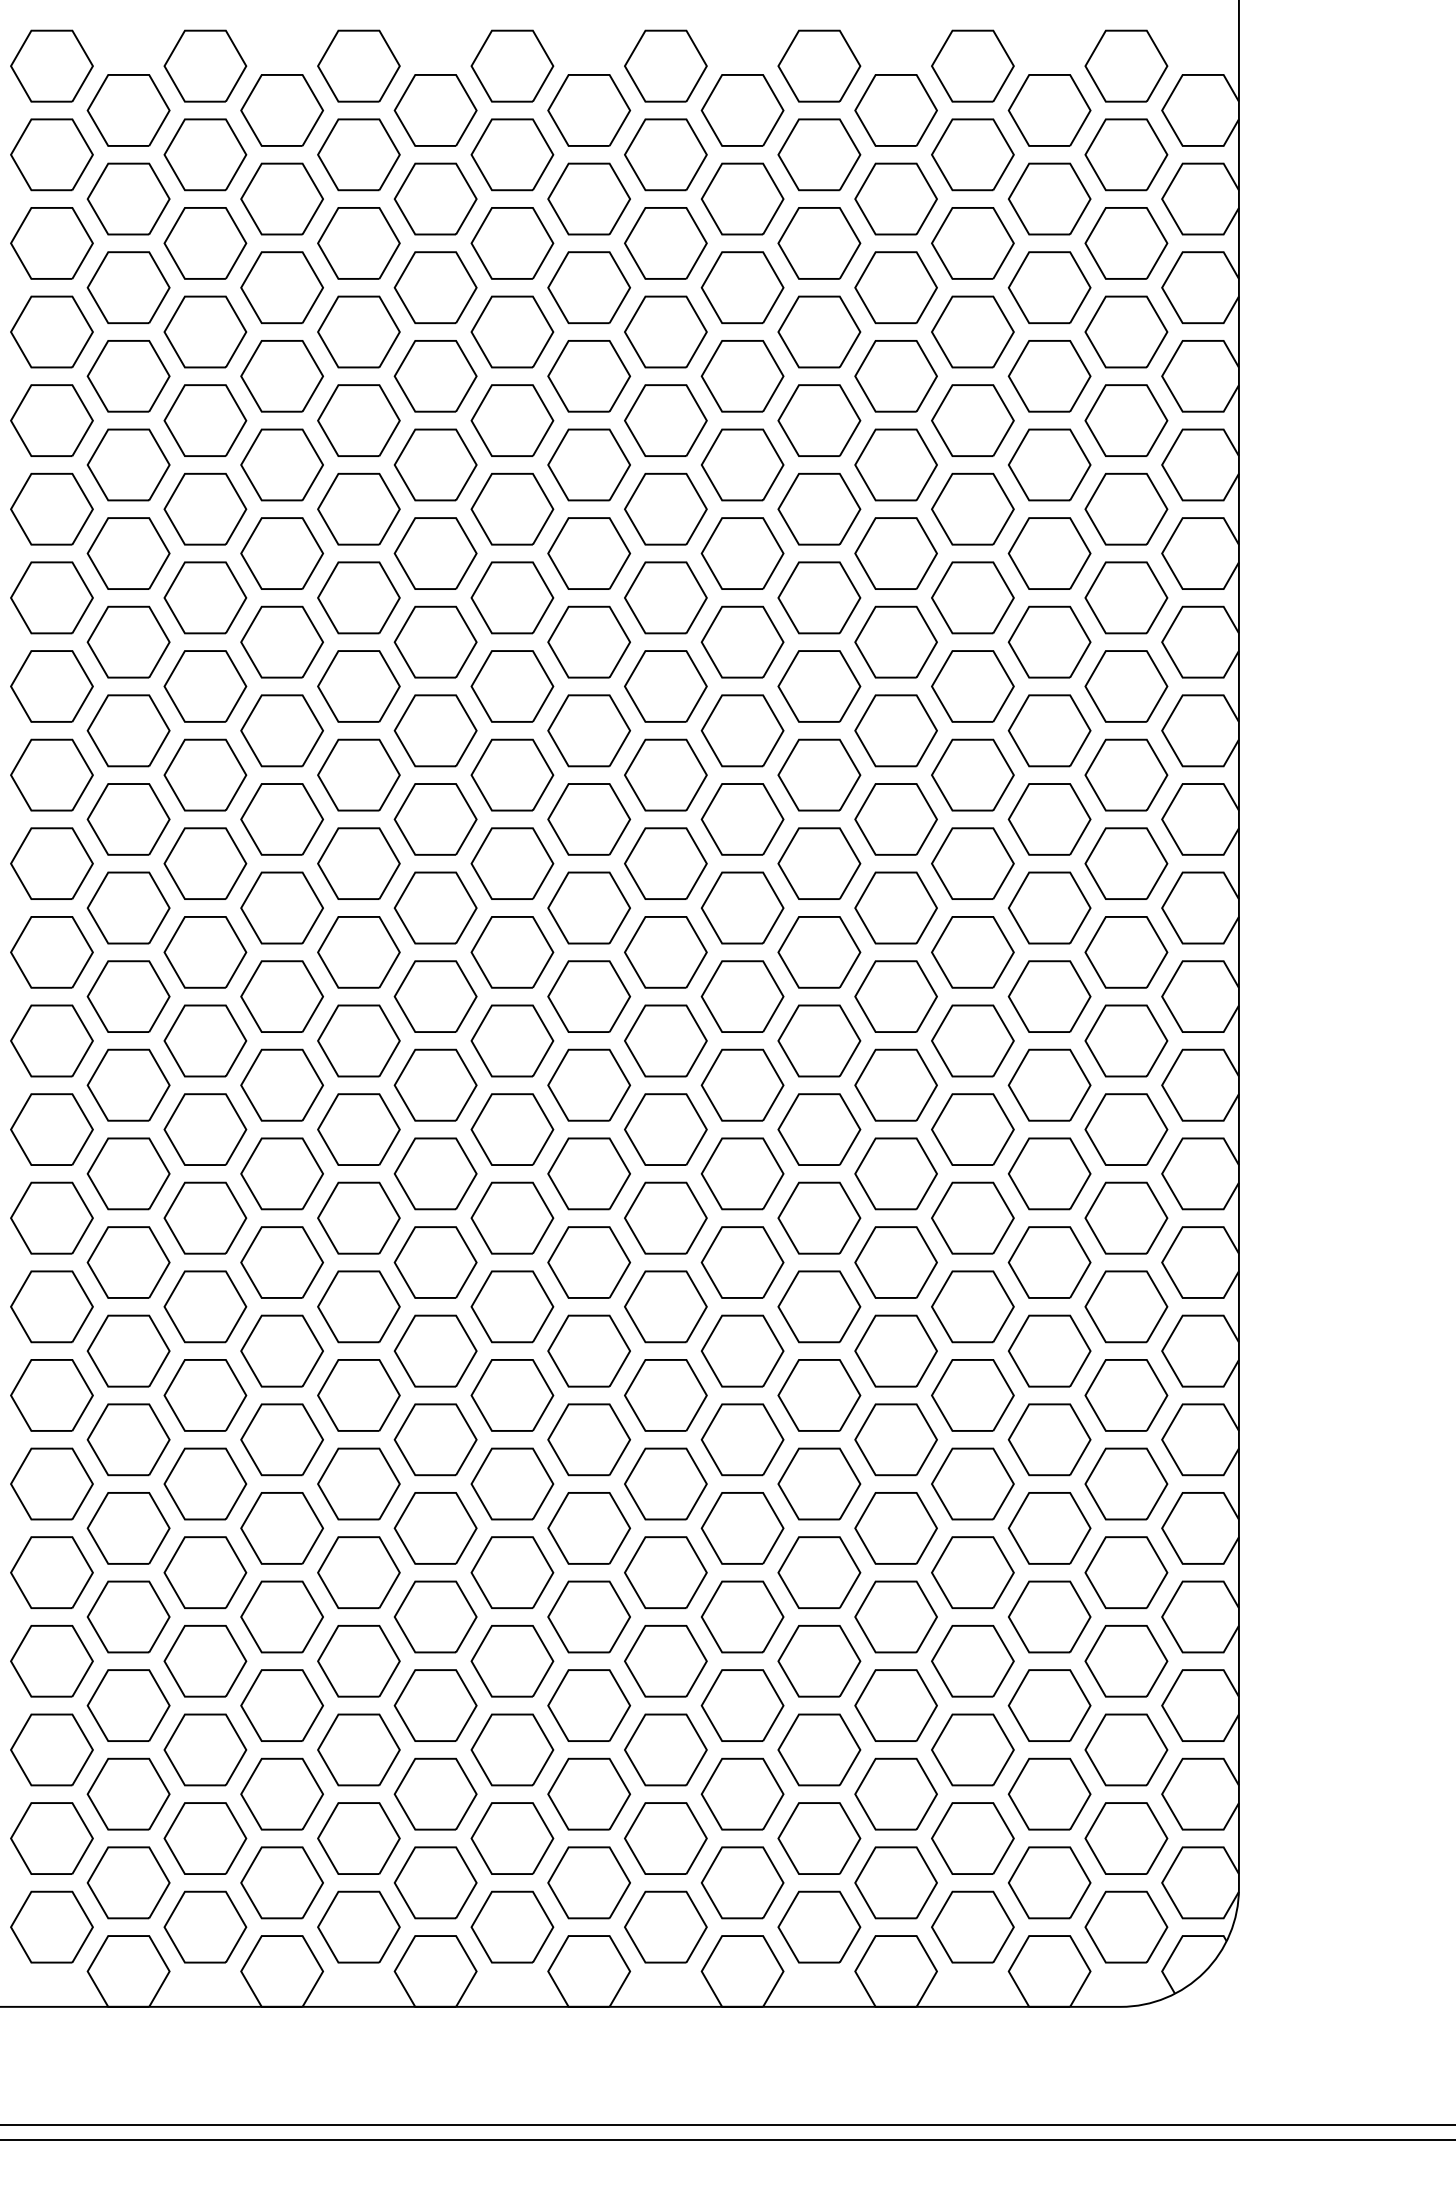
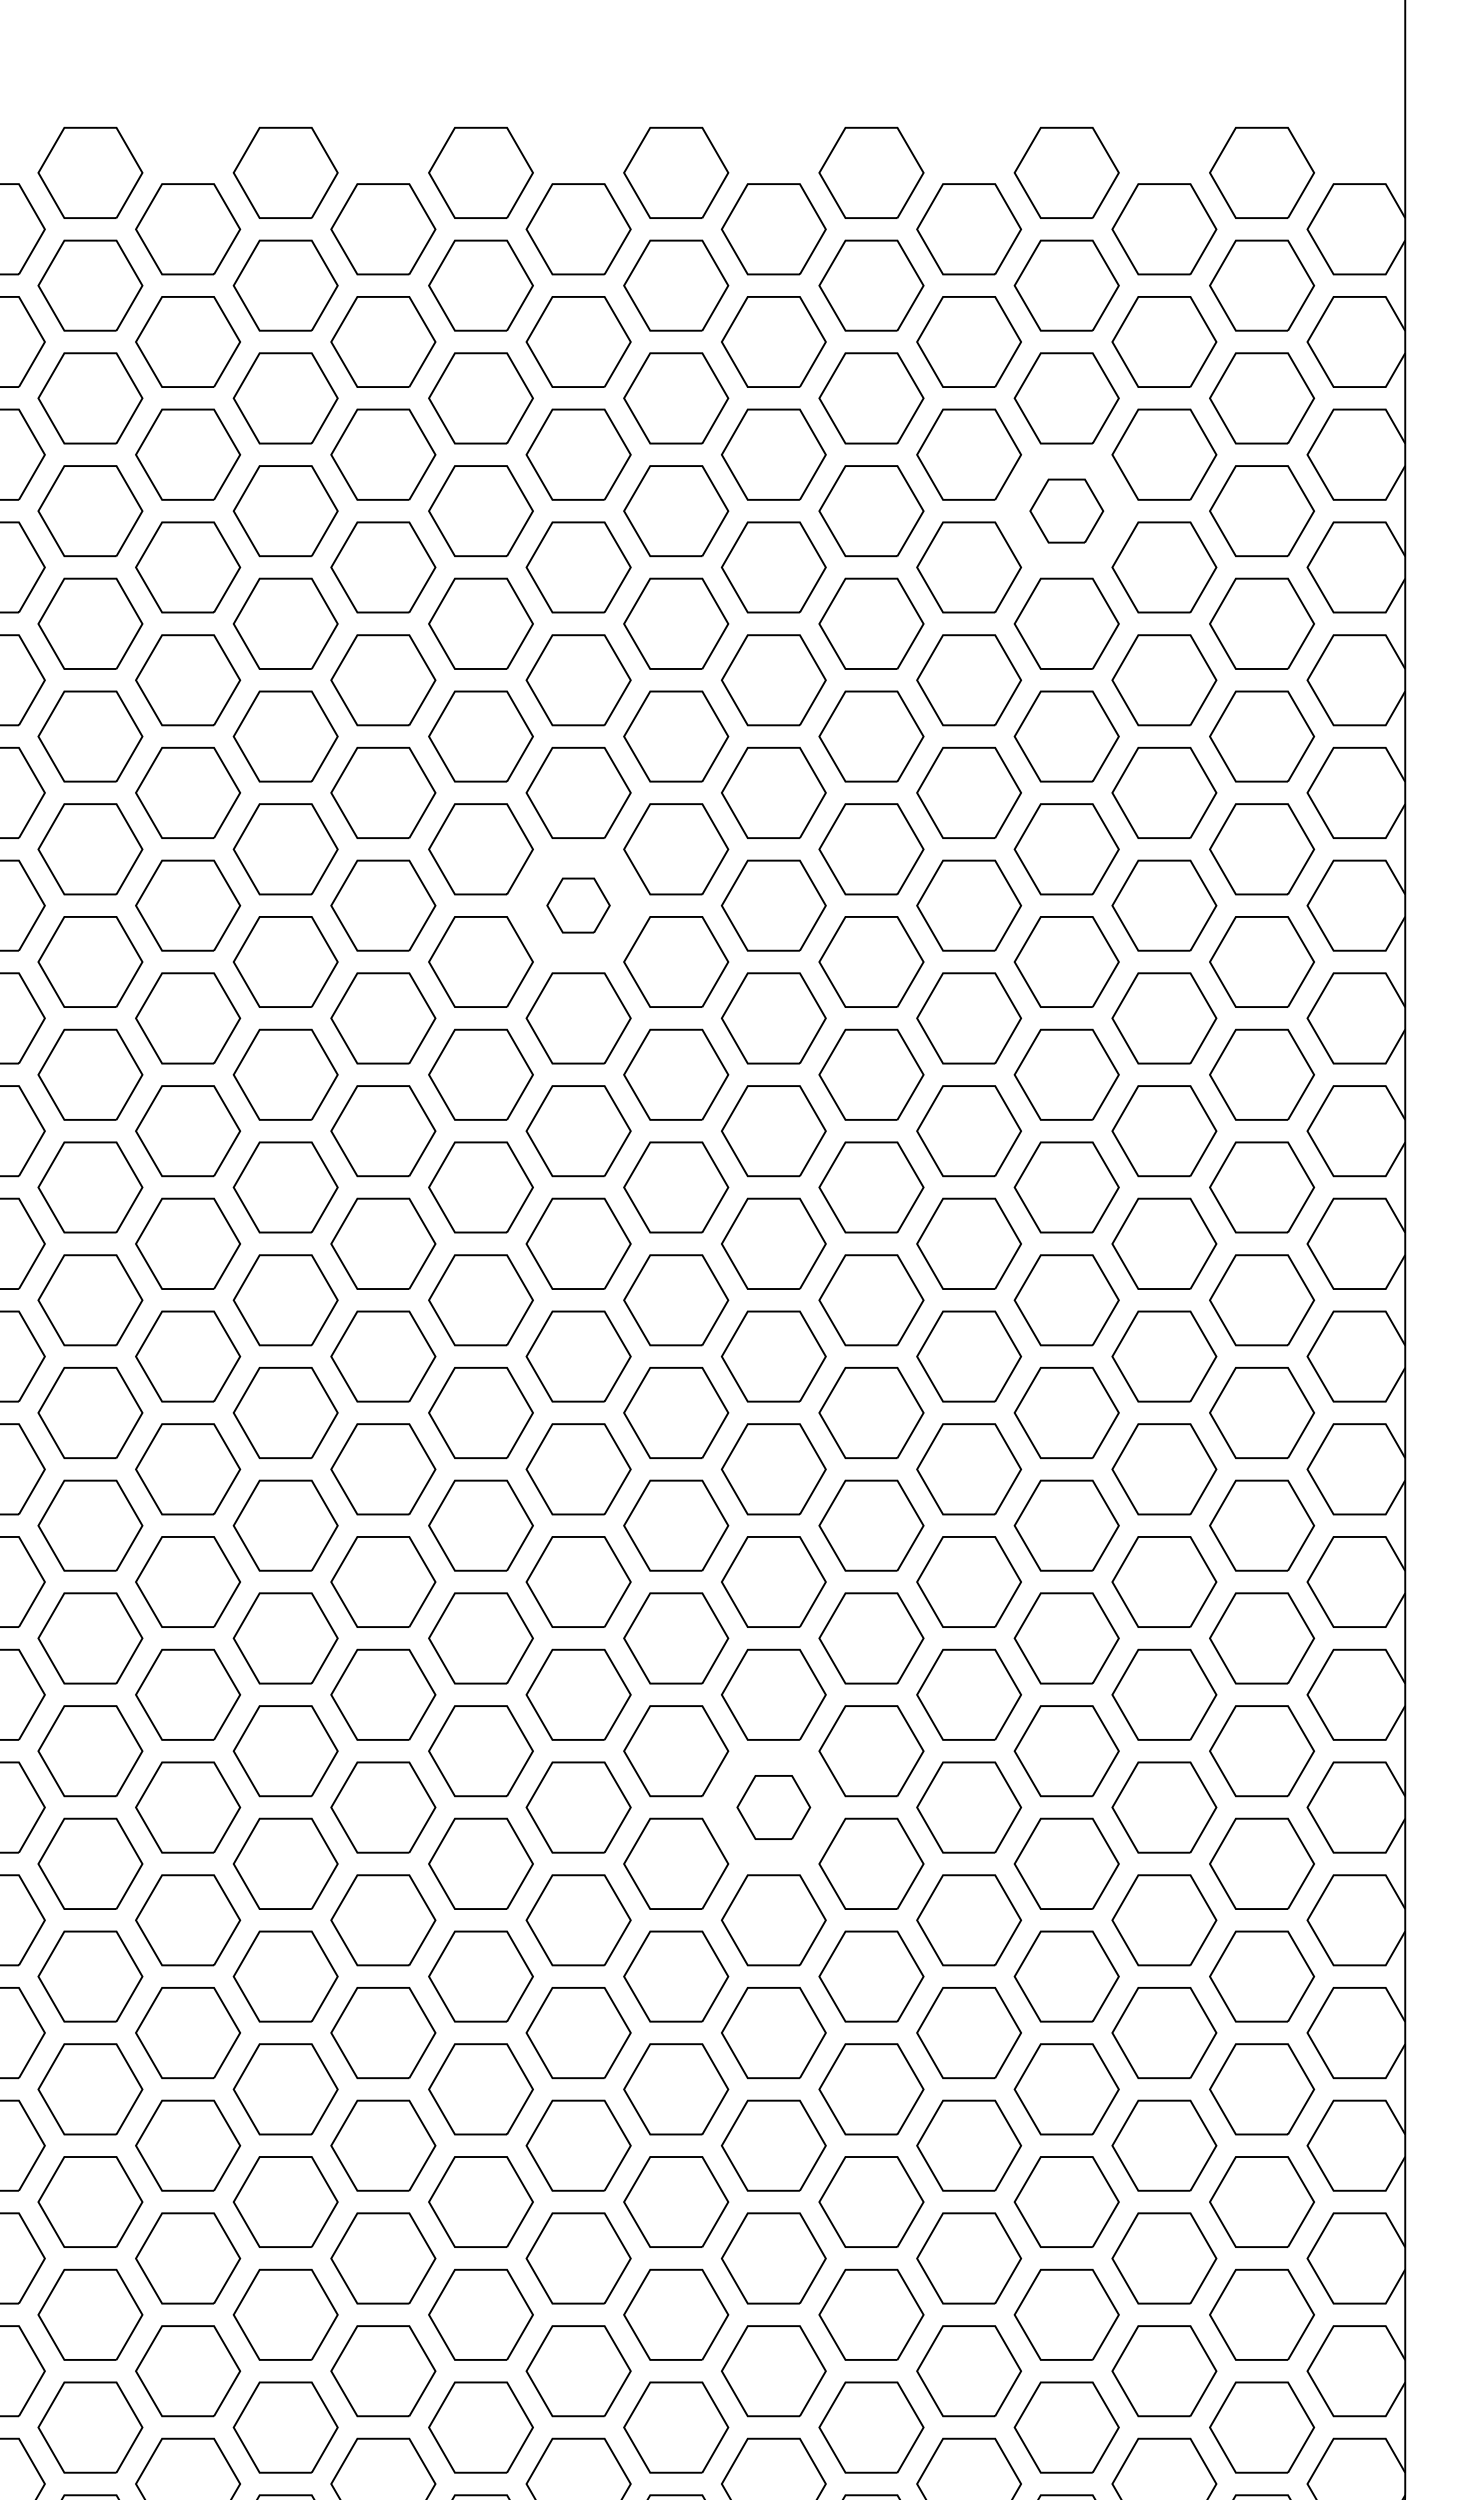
part: (972, 331) -> (1066, 510), size x0.7
part: (588, 641) -> (577, 904), size x0.6
part: (742, 1350) -> (773, 1806), size x0.7

